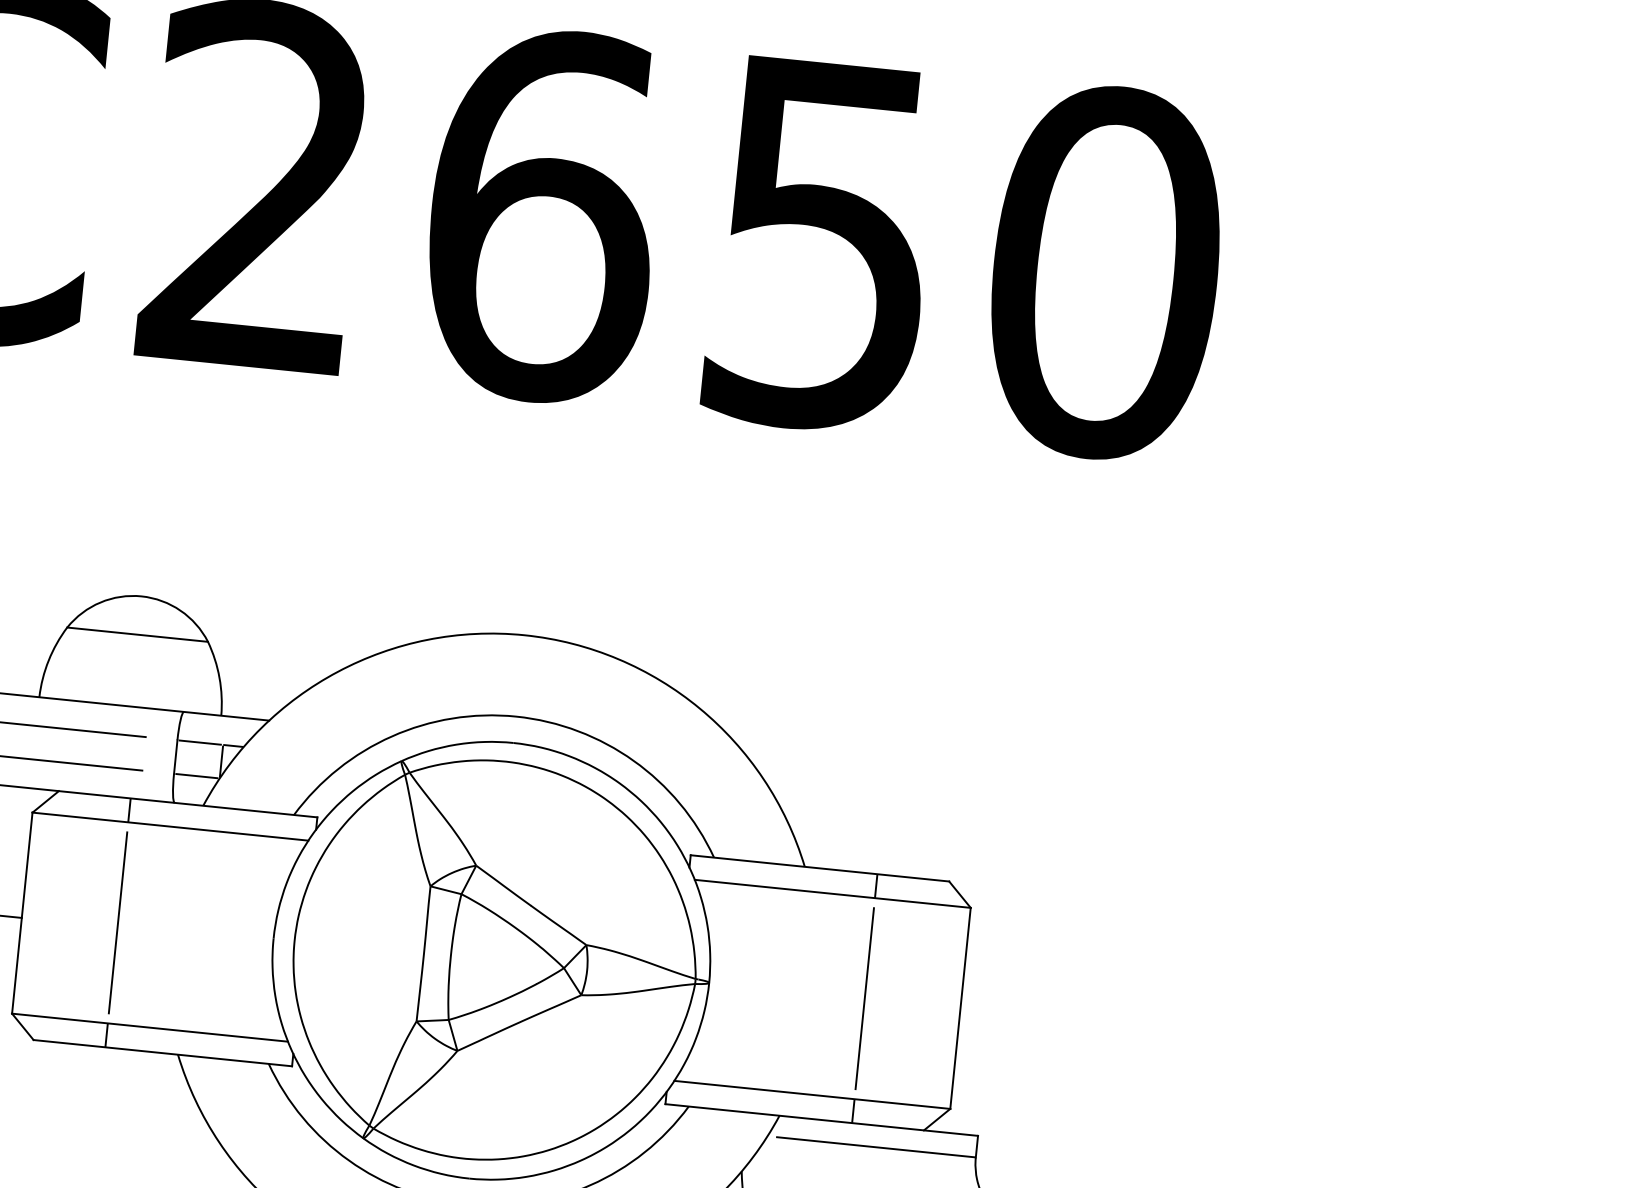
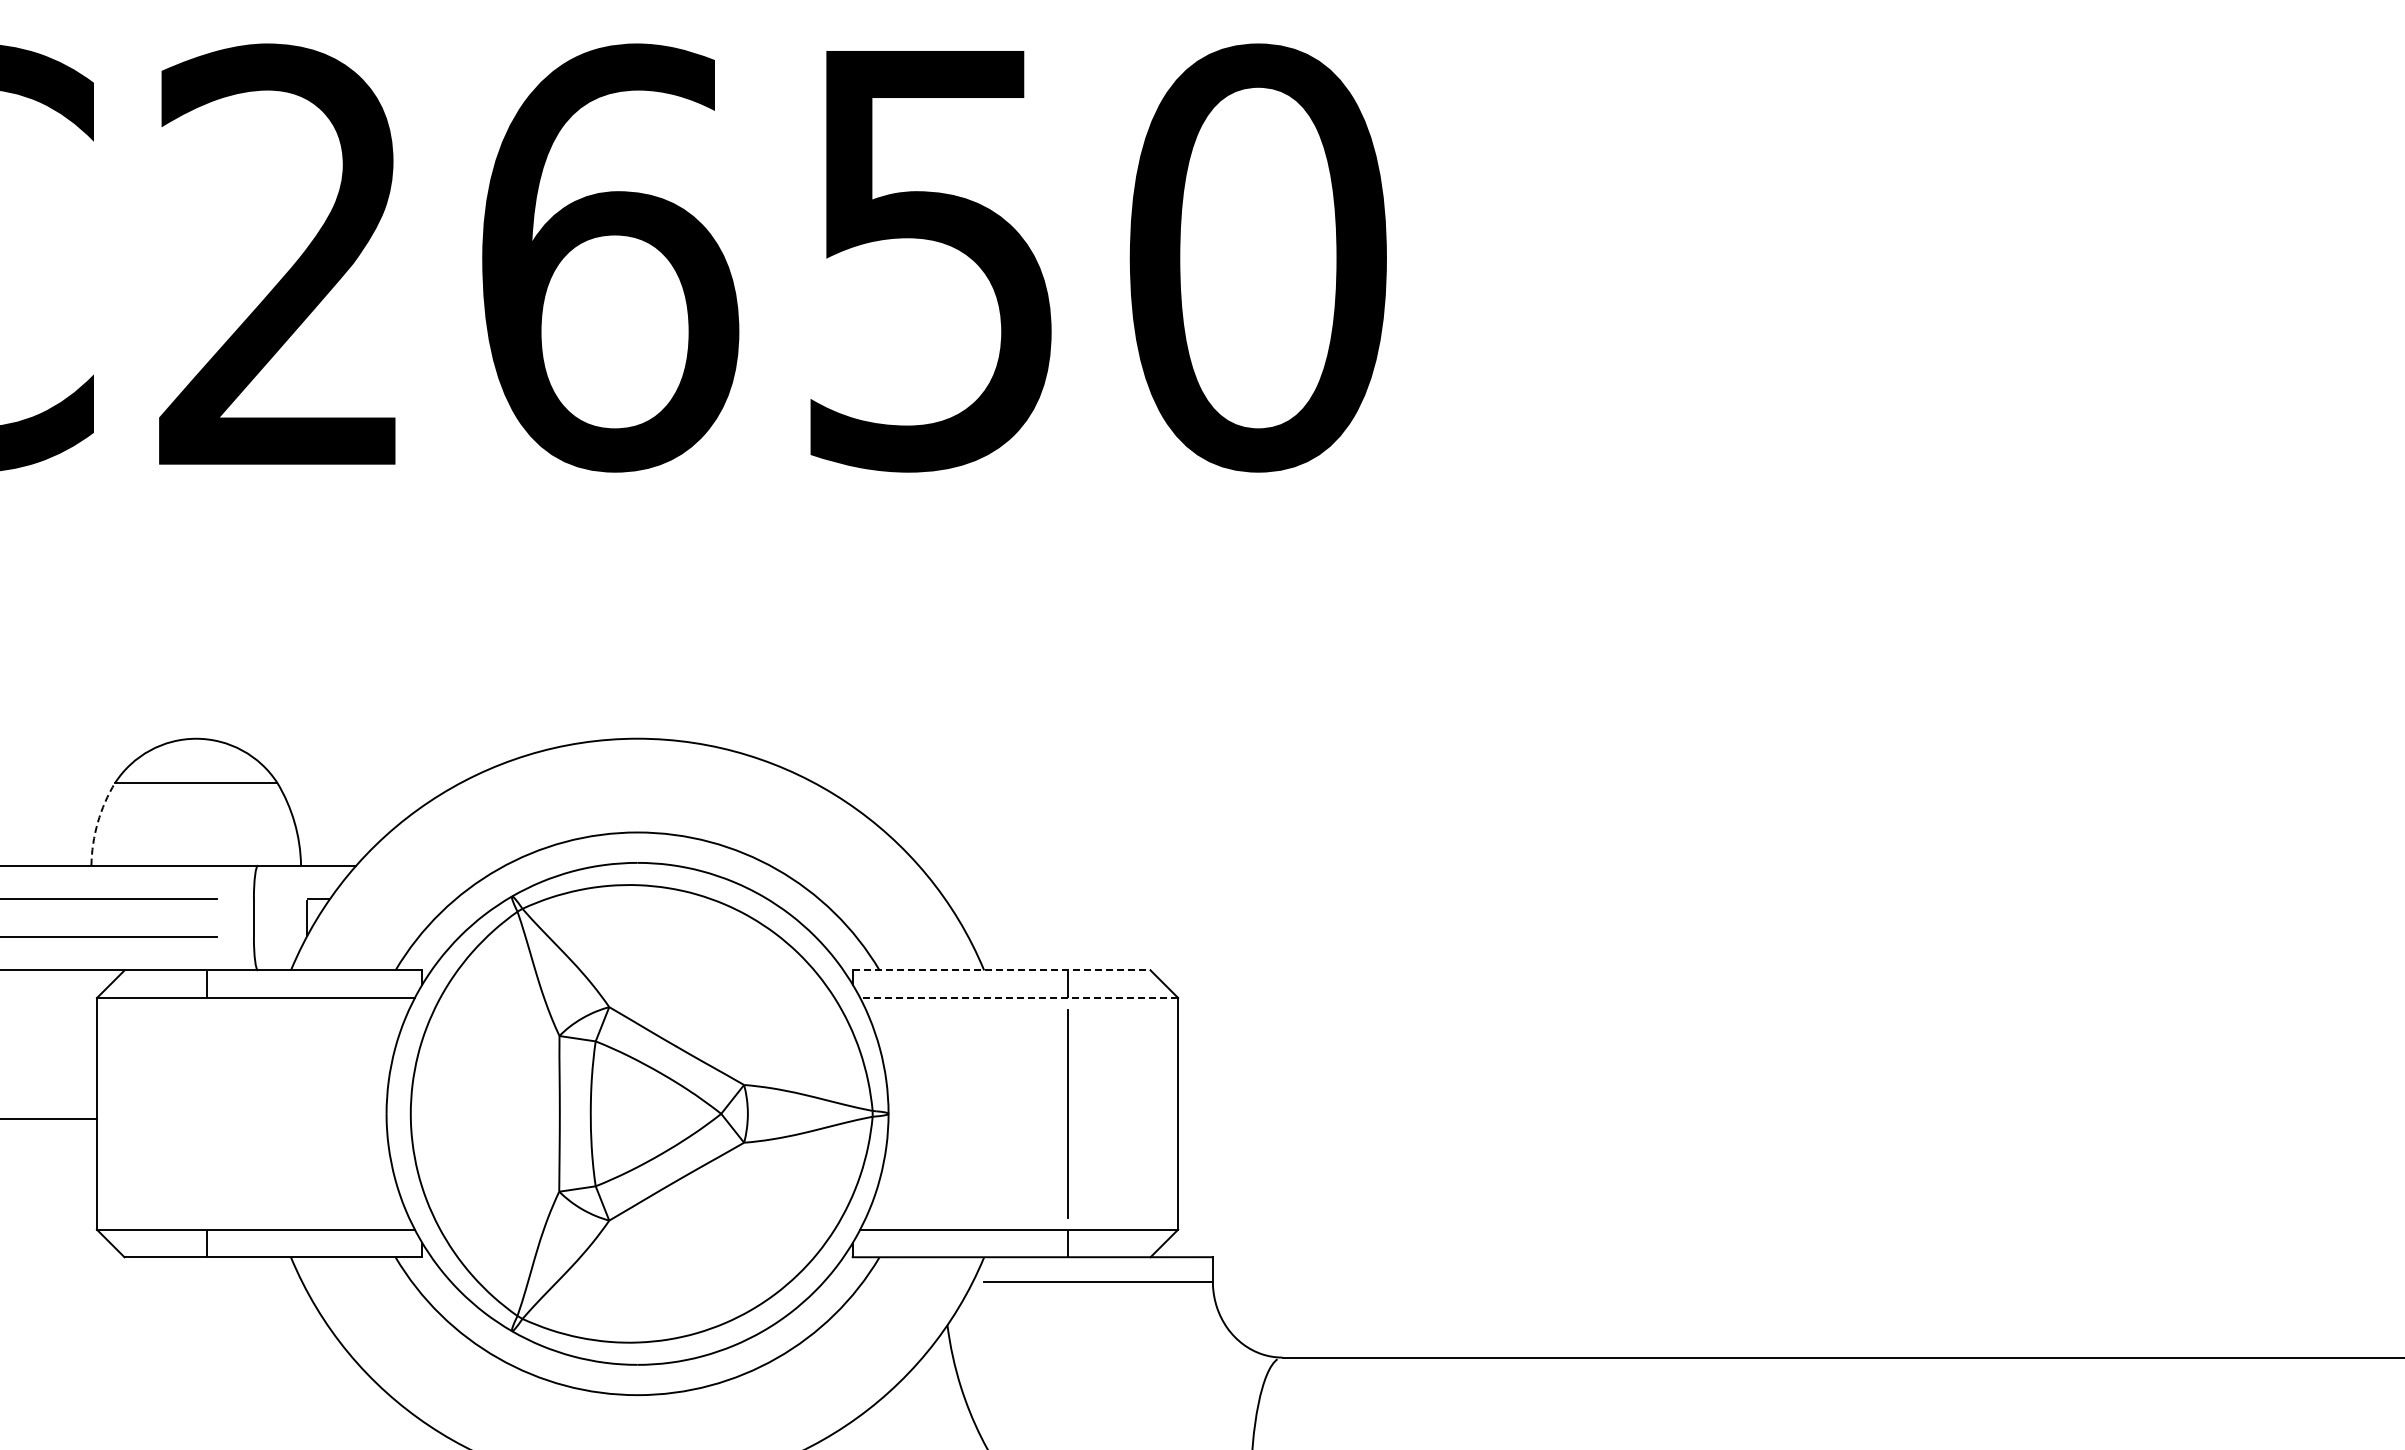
arc: (48, 660) -> (97, 822), solid -> dashed
line: (199, 742) -> (279, 898), removed
line: (196, 776) -> (279, 937), removed
line: (819, 868) -> (1001, 970), solid -> dashed
line: (833, 893) -> (1019, 997), solid -> dashed
line: (117, 922) -> (206, 1113), removed

